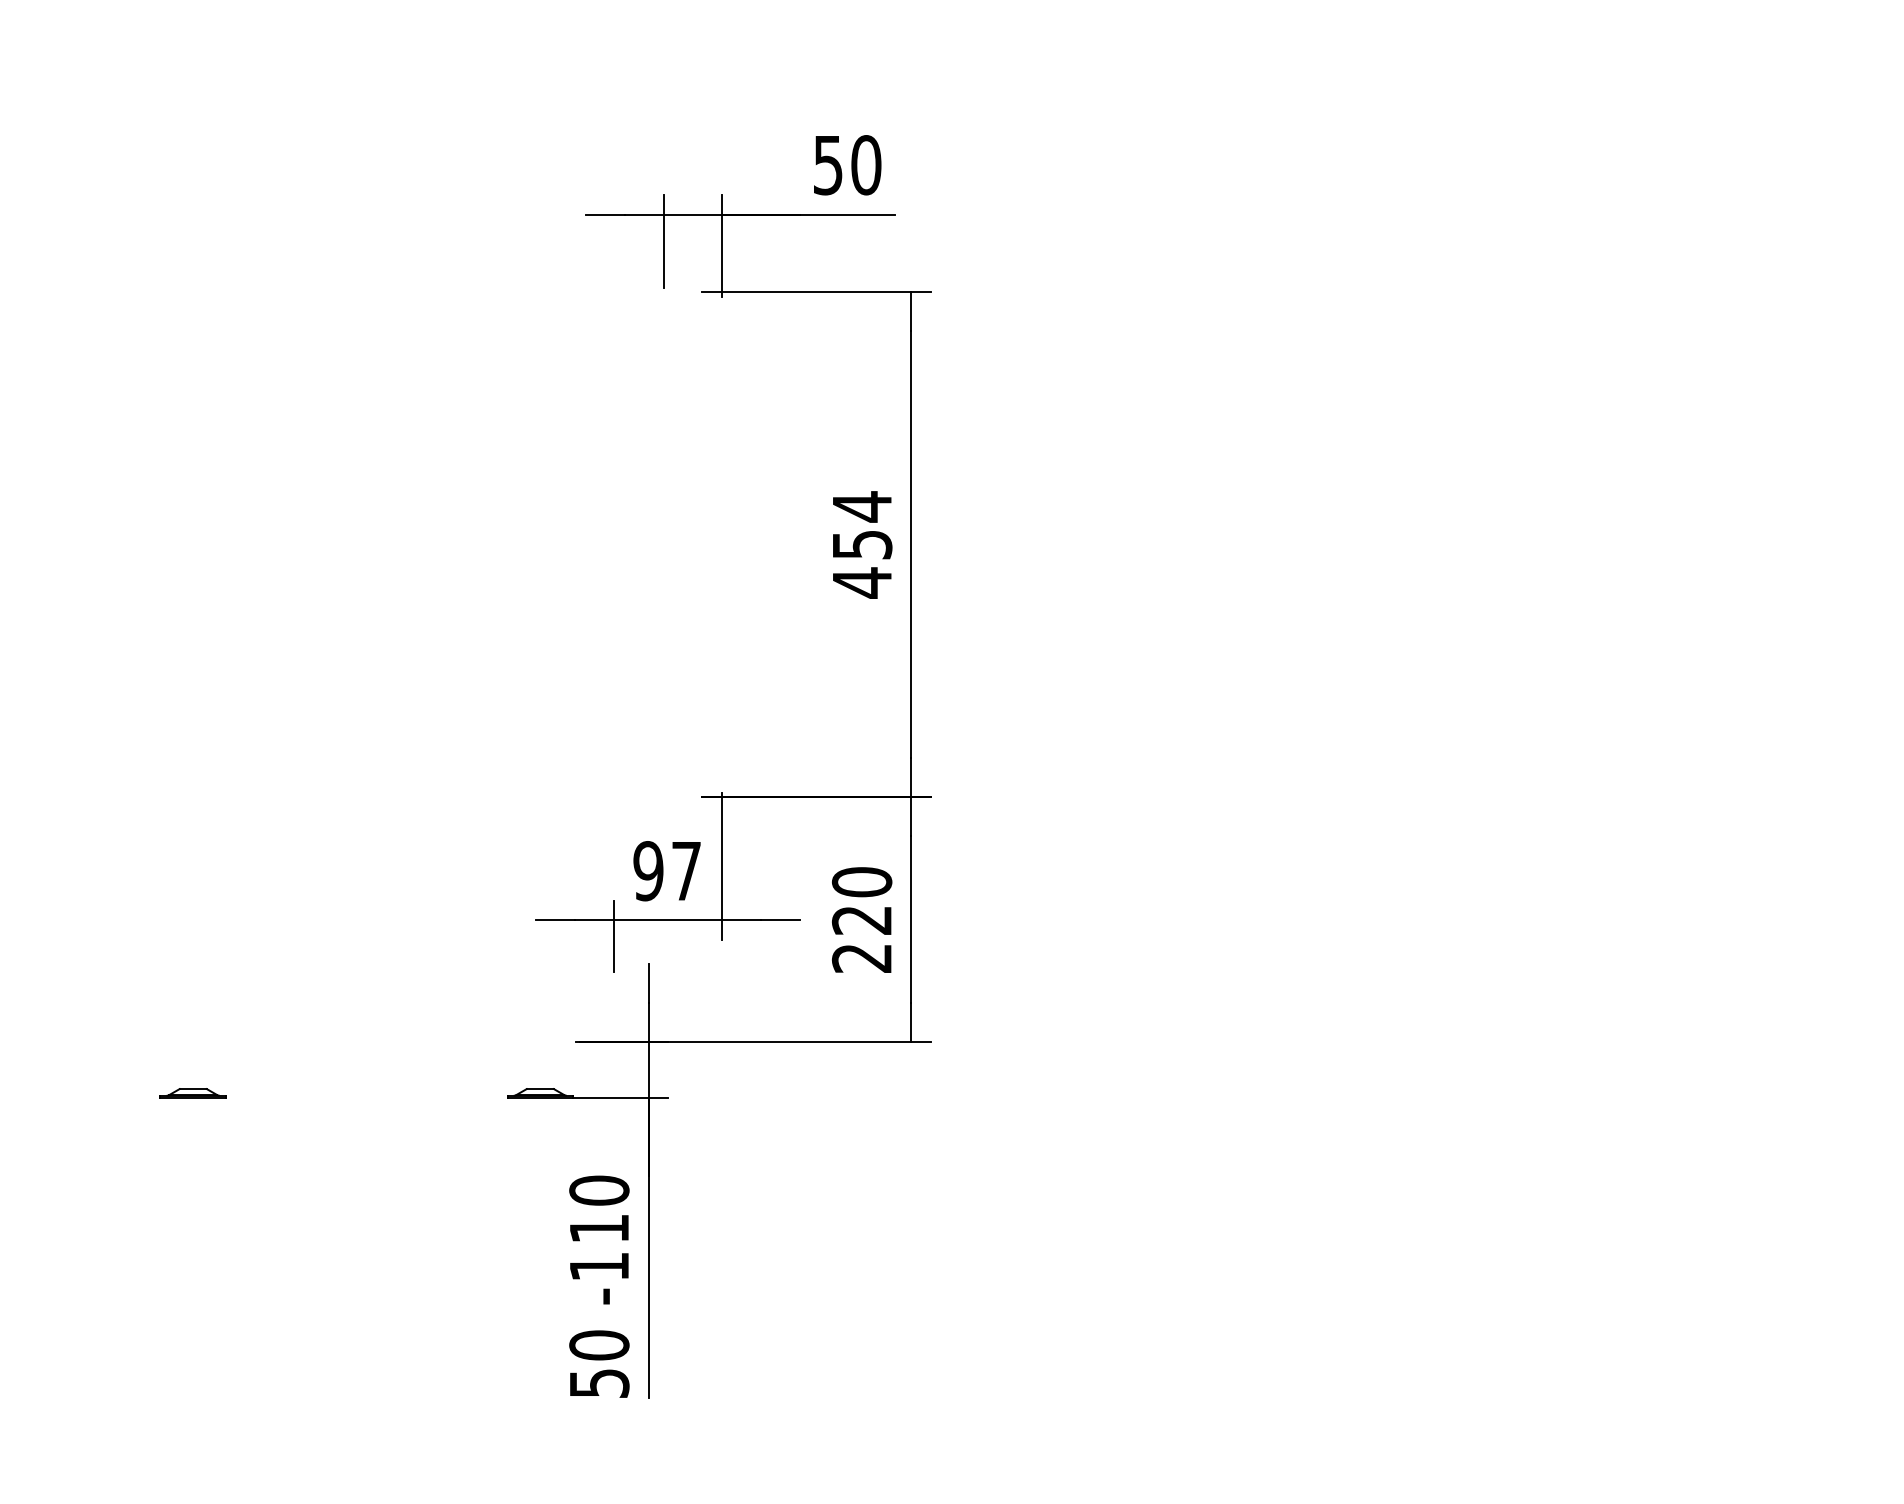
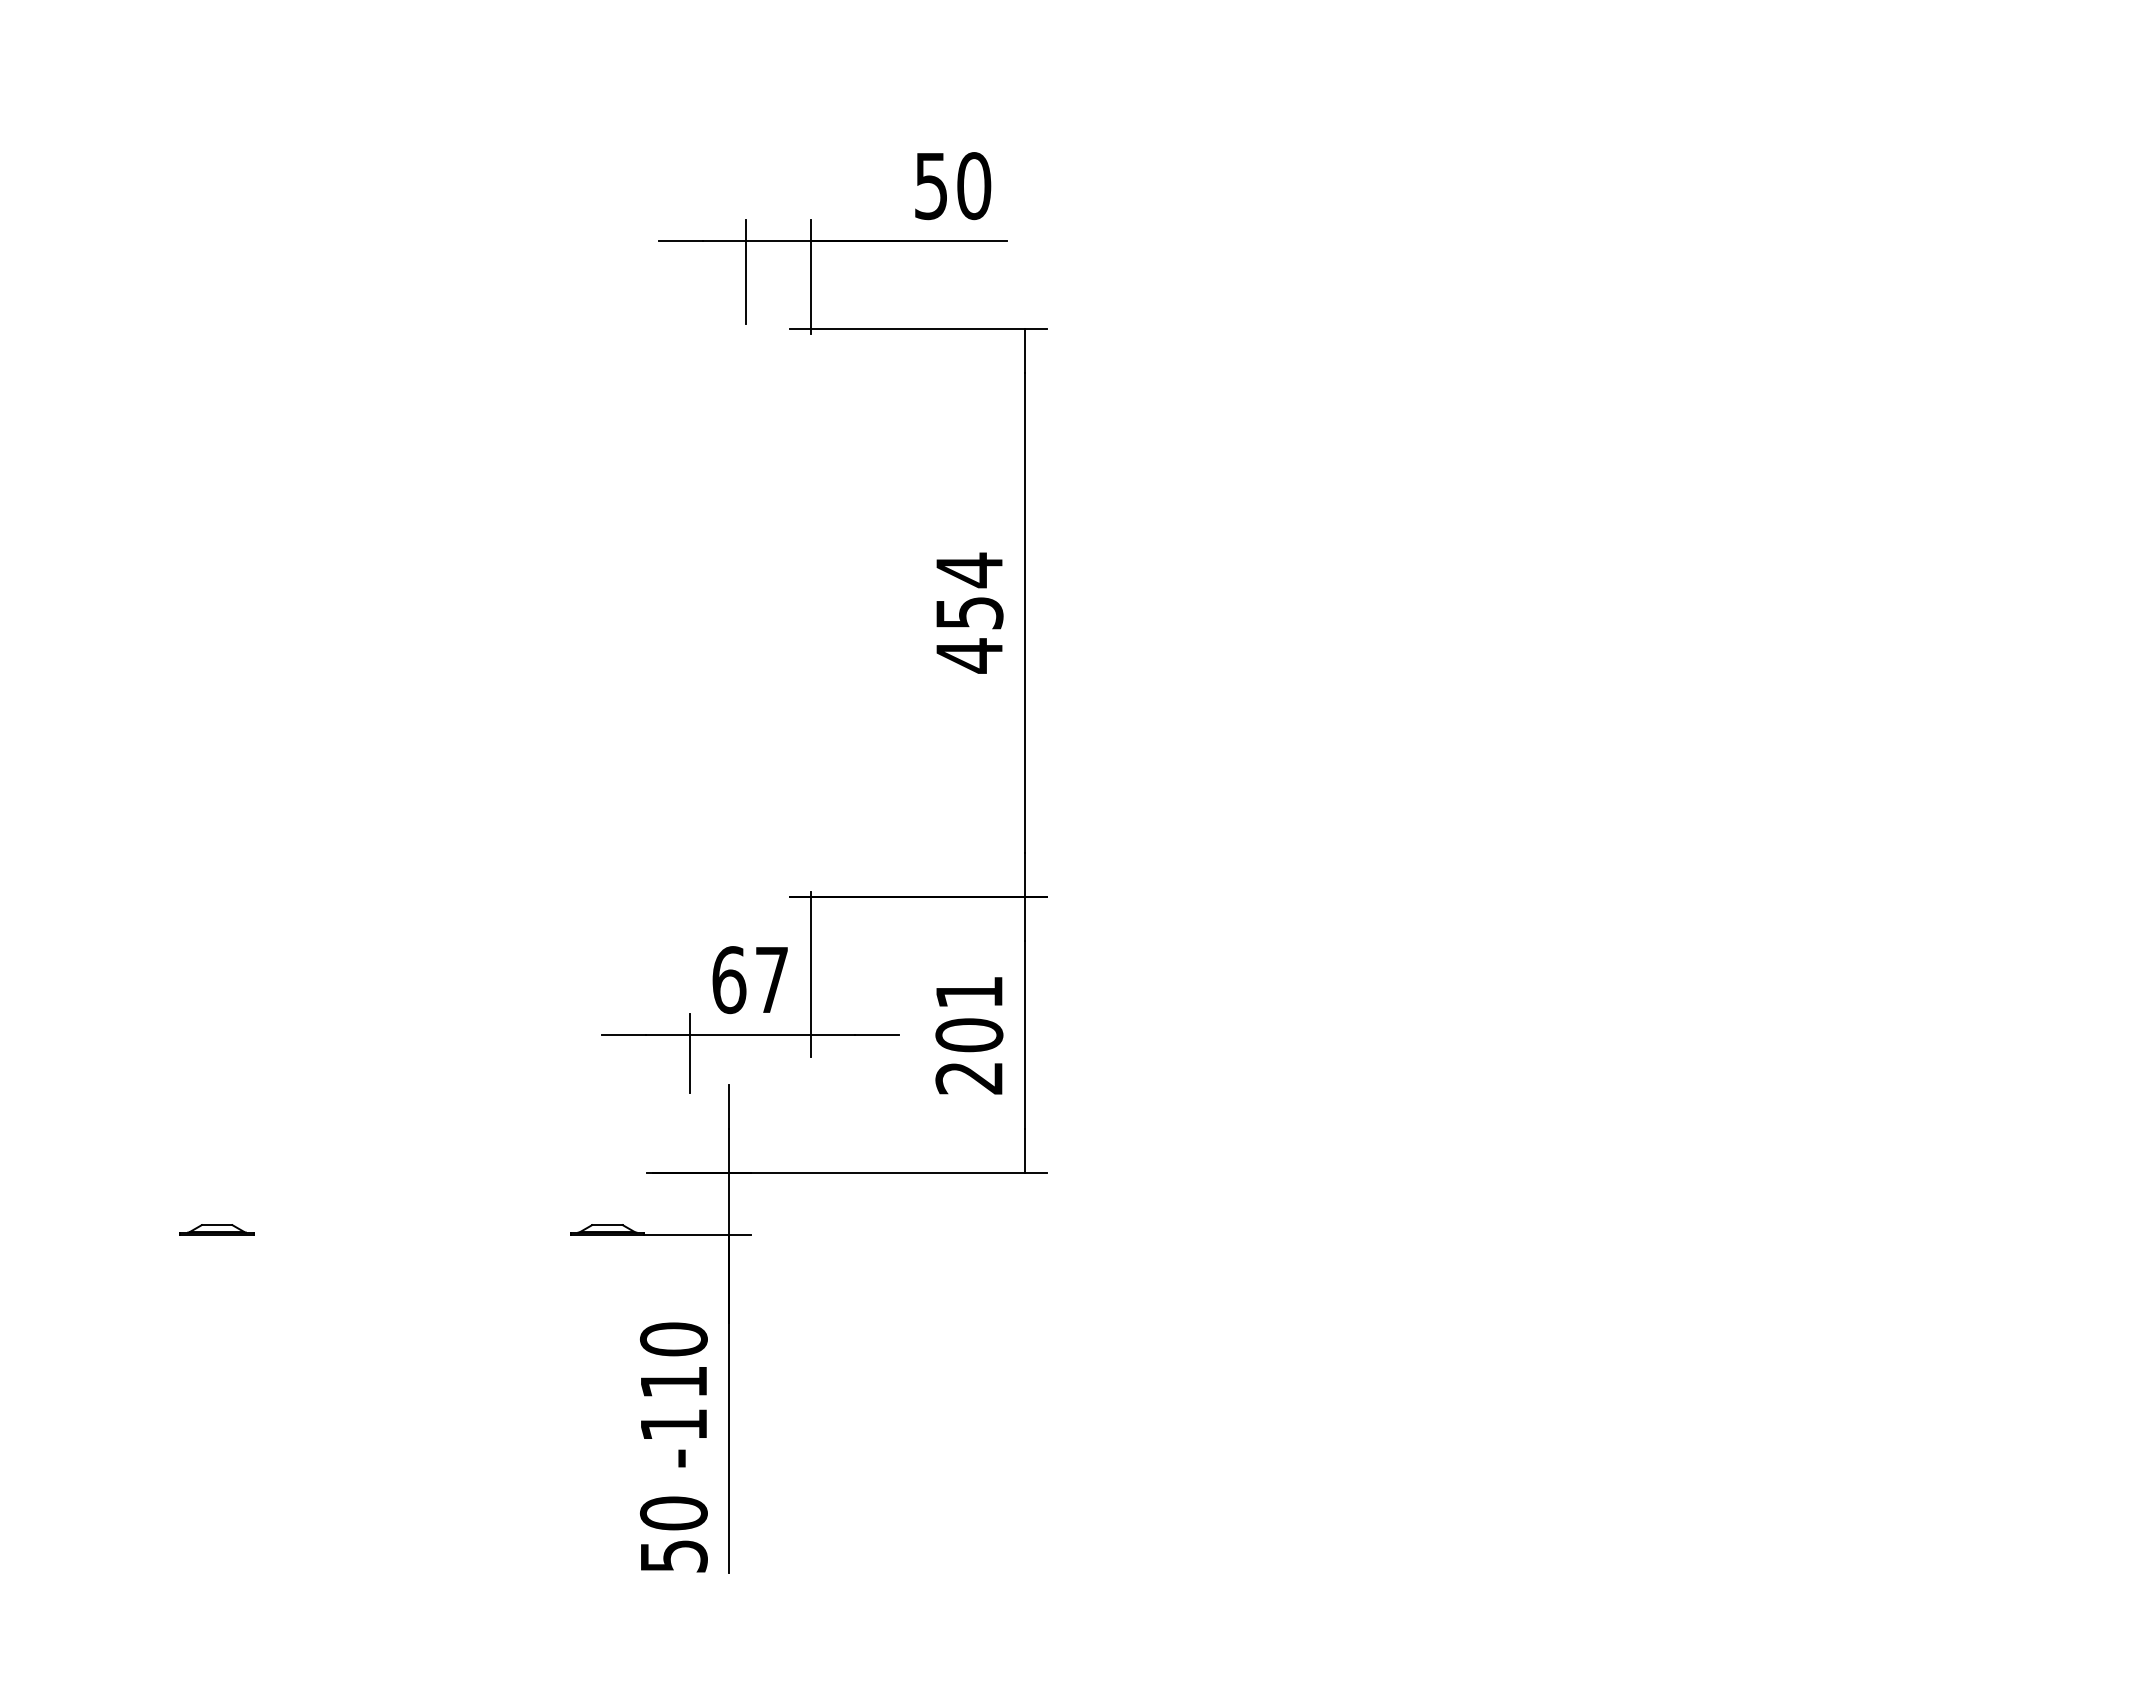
text: (648, 871) -> (729, 980), 97 -> 67
text: (862, 900) -> (969, 1013), 220 -> 201

